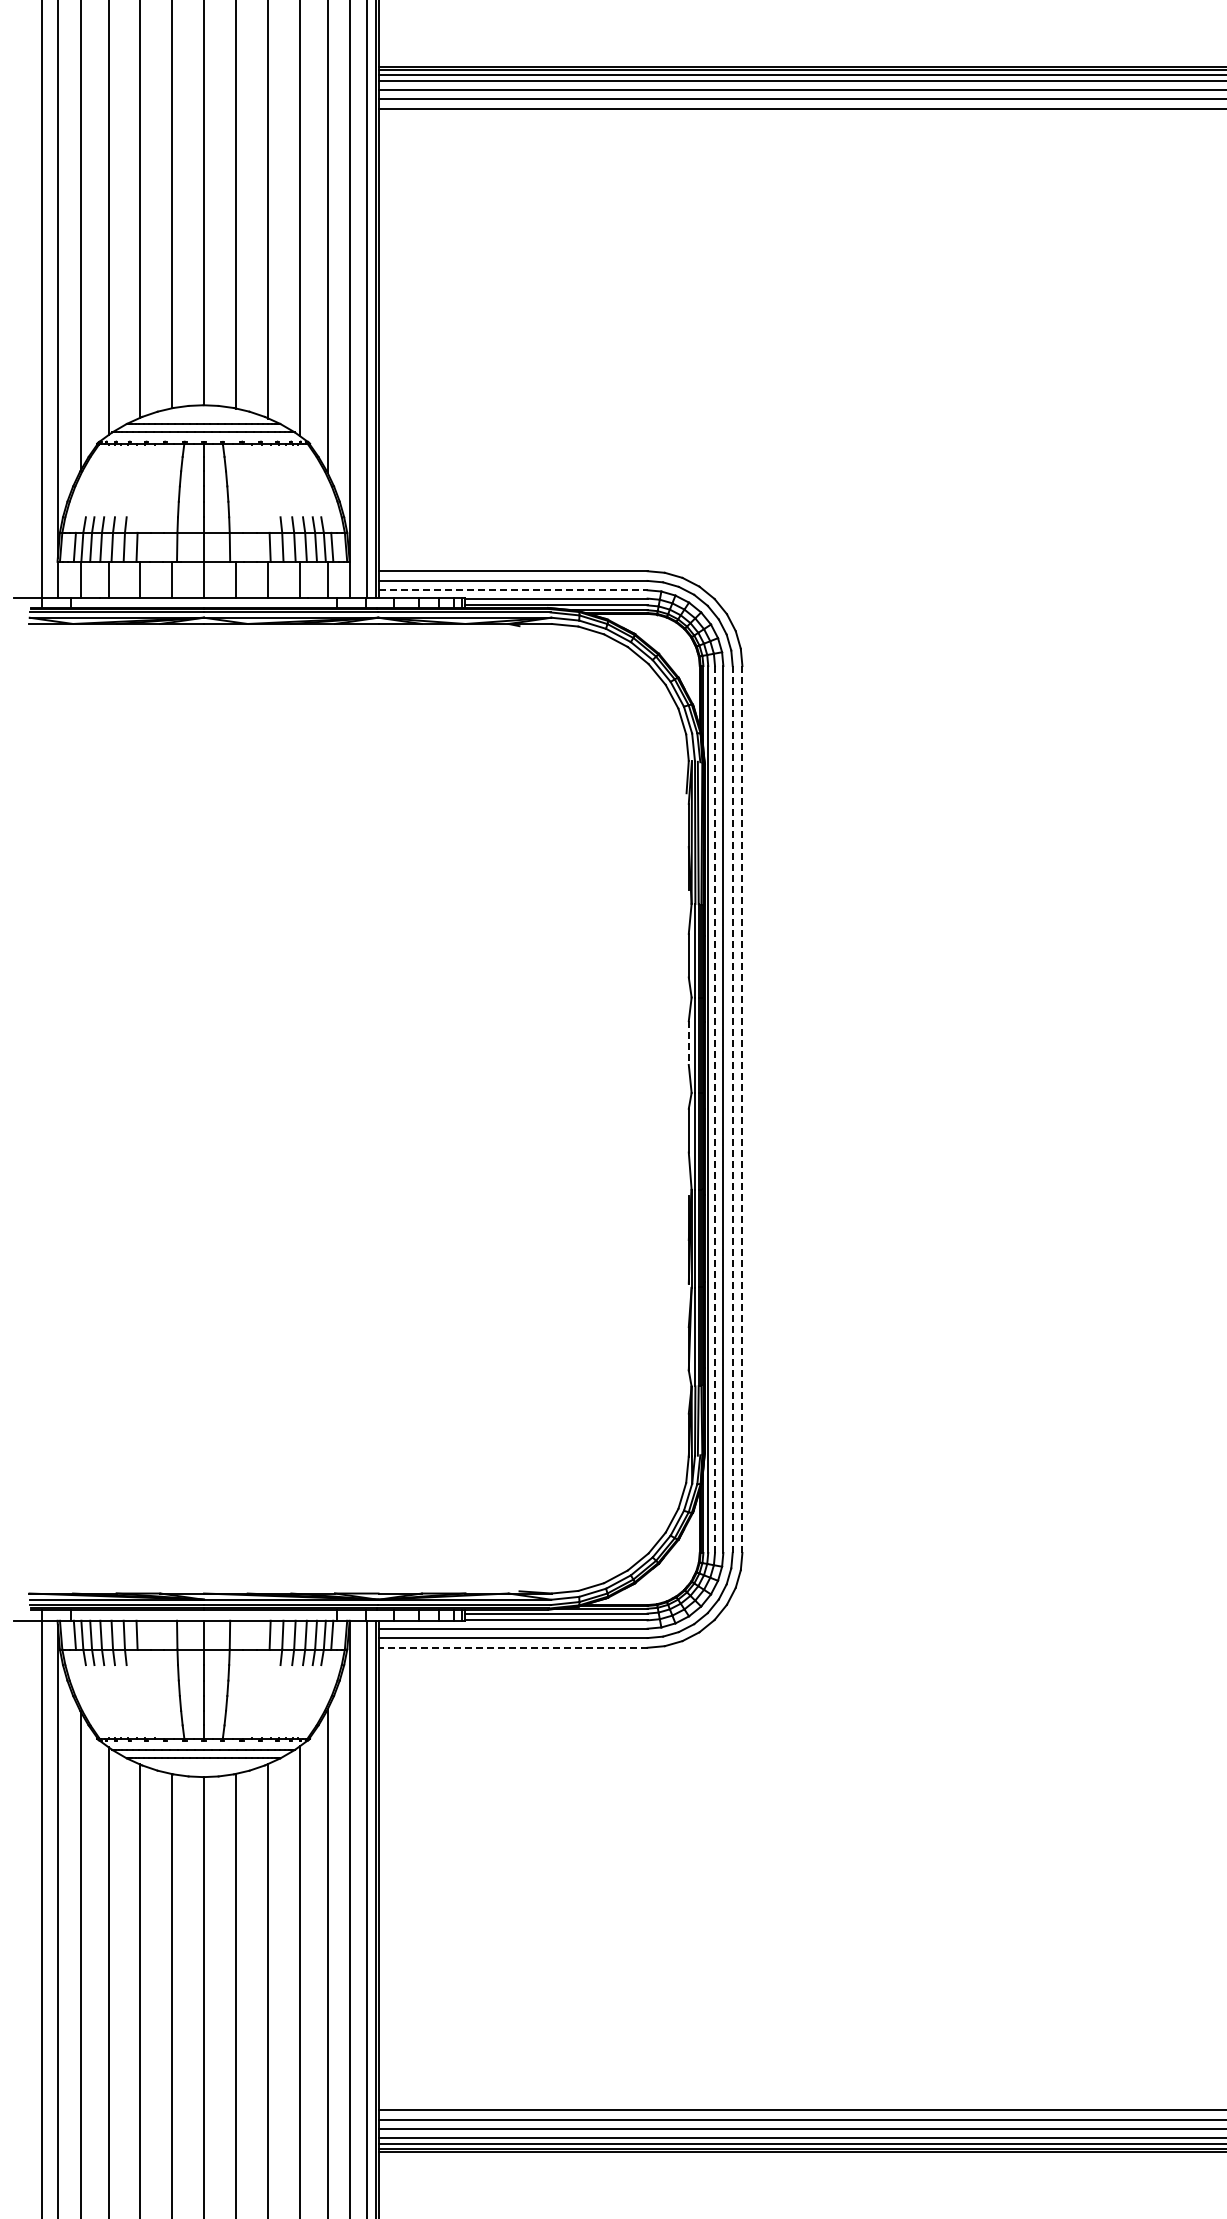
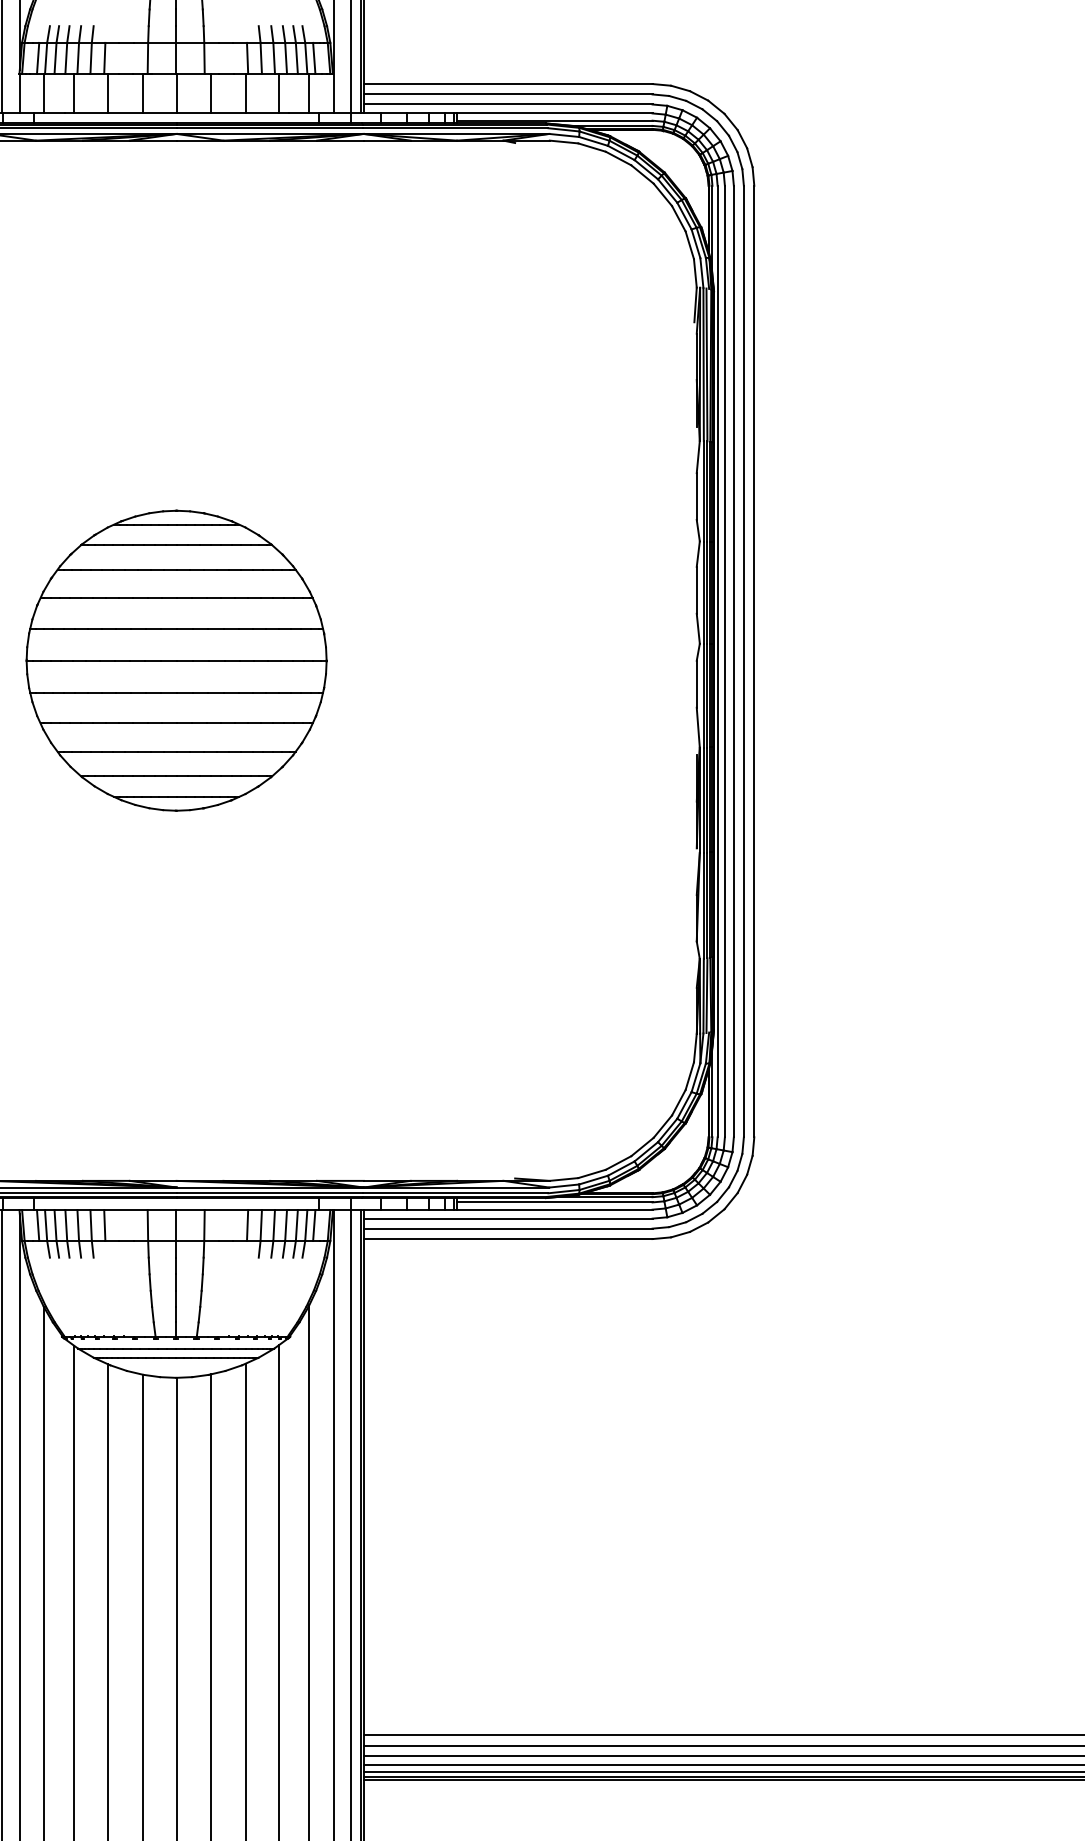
line: (513, 590) -> (508, 104), dashed -> solid
line: (688, 1043) -> (696, 590), dashed -> solid
part: (203, 1108) -> (176, 660), added
line: (715, 1110) -> (725, 662), dashed -> solid
line: (732, 1110) -> (743, 662), dashed -> solid
line: (742, 1110) -> (754, 662), dashed -> solid
line: (512, 1647) -> (507, 1238), dashed -> solid

